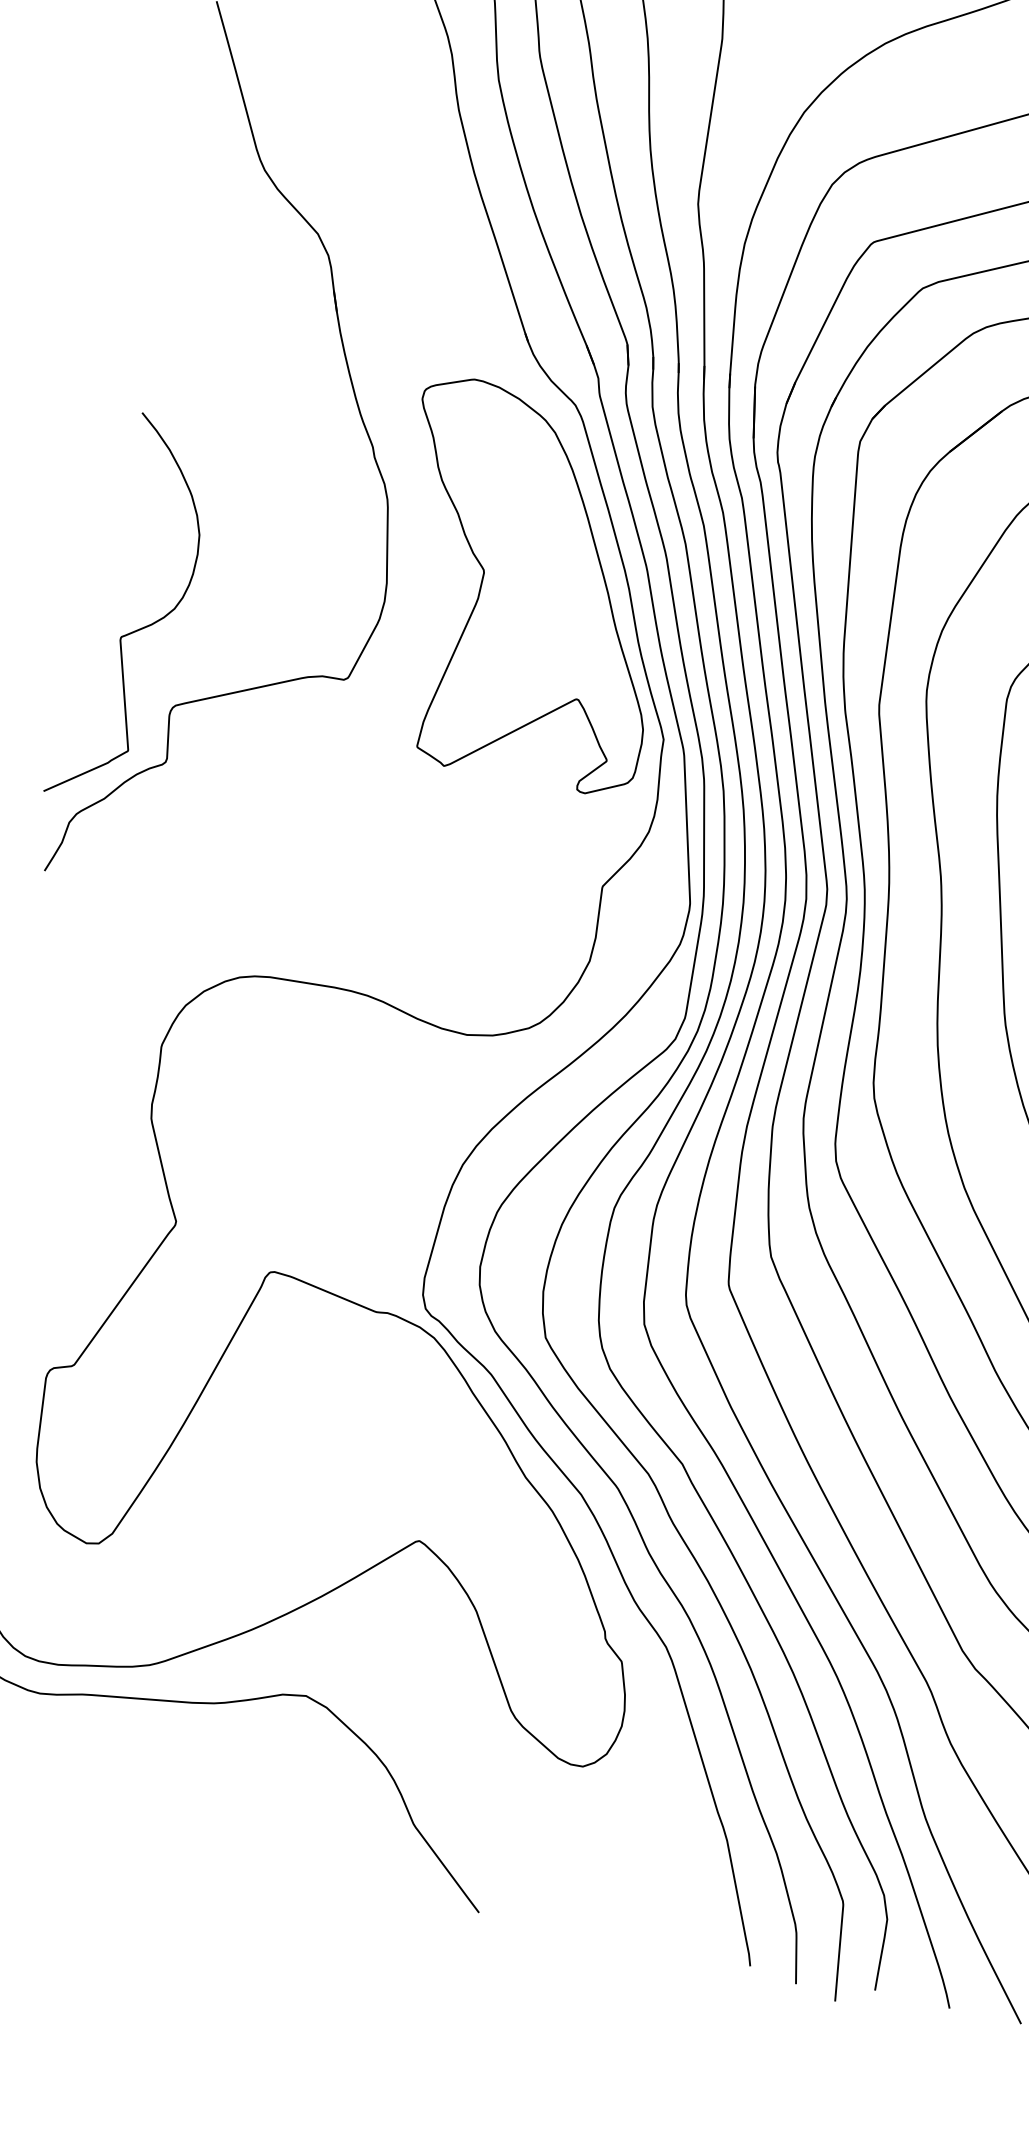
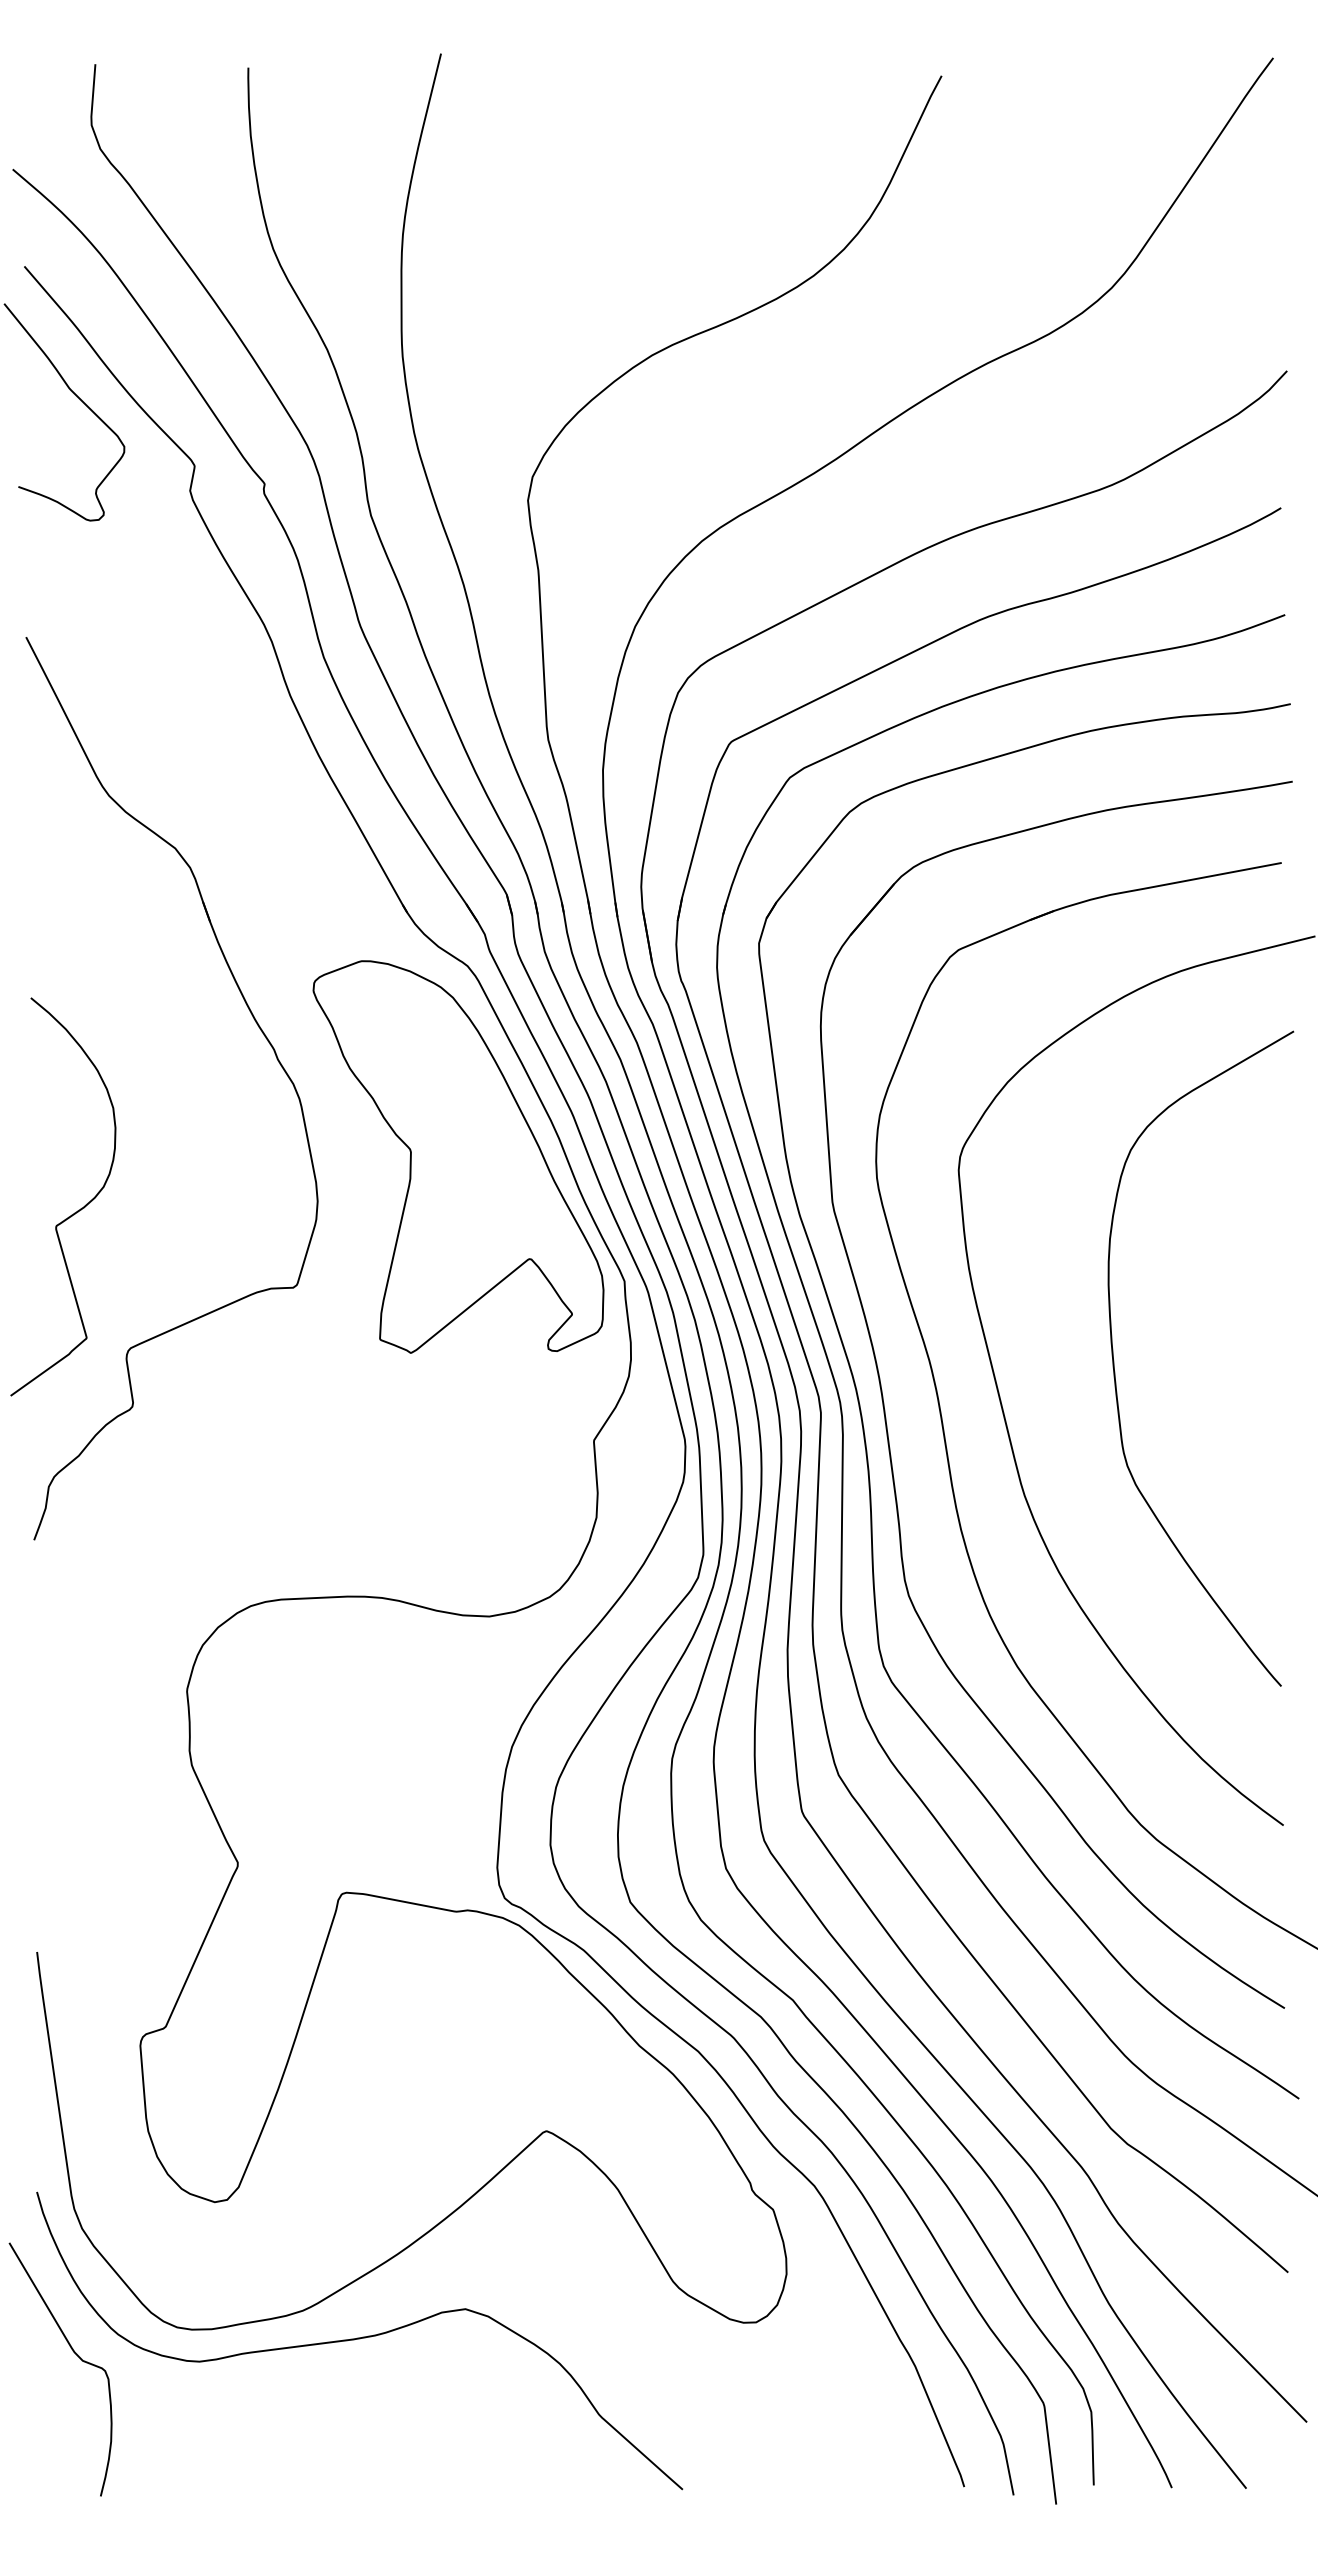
curve: (141, 627) -> (74, 1212), moved

